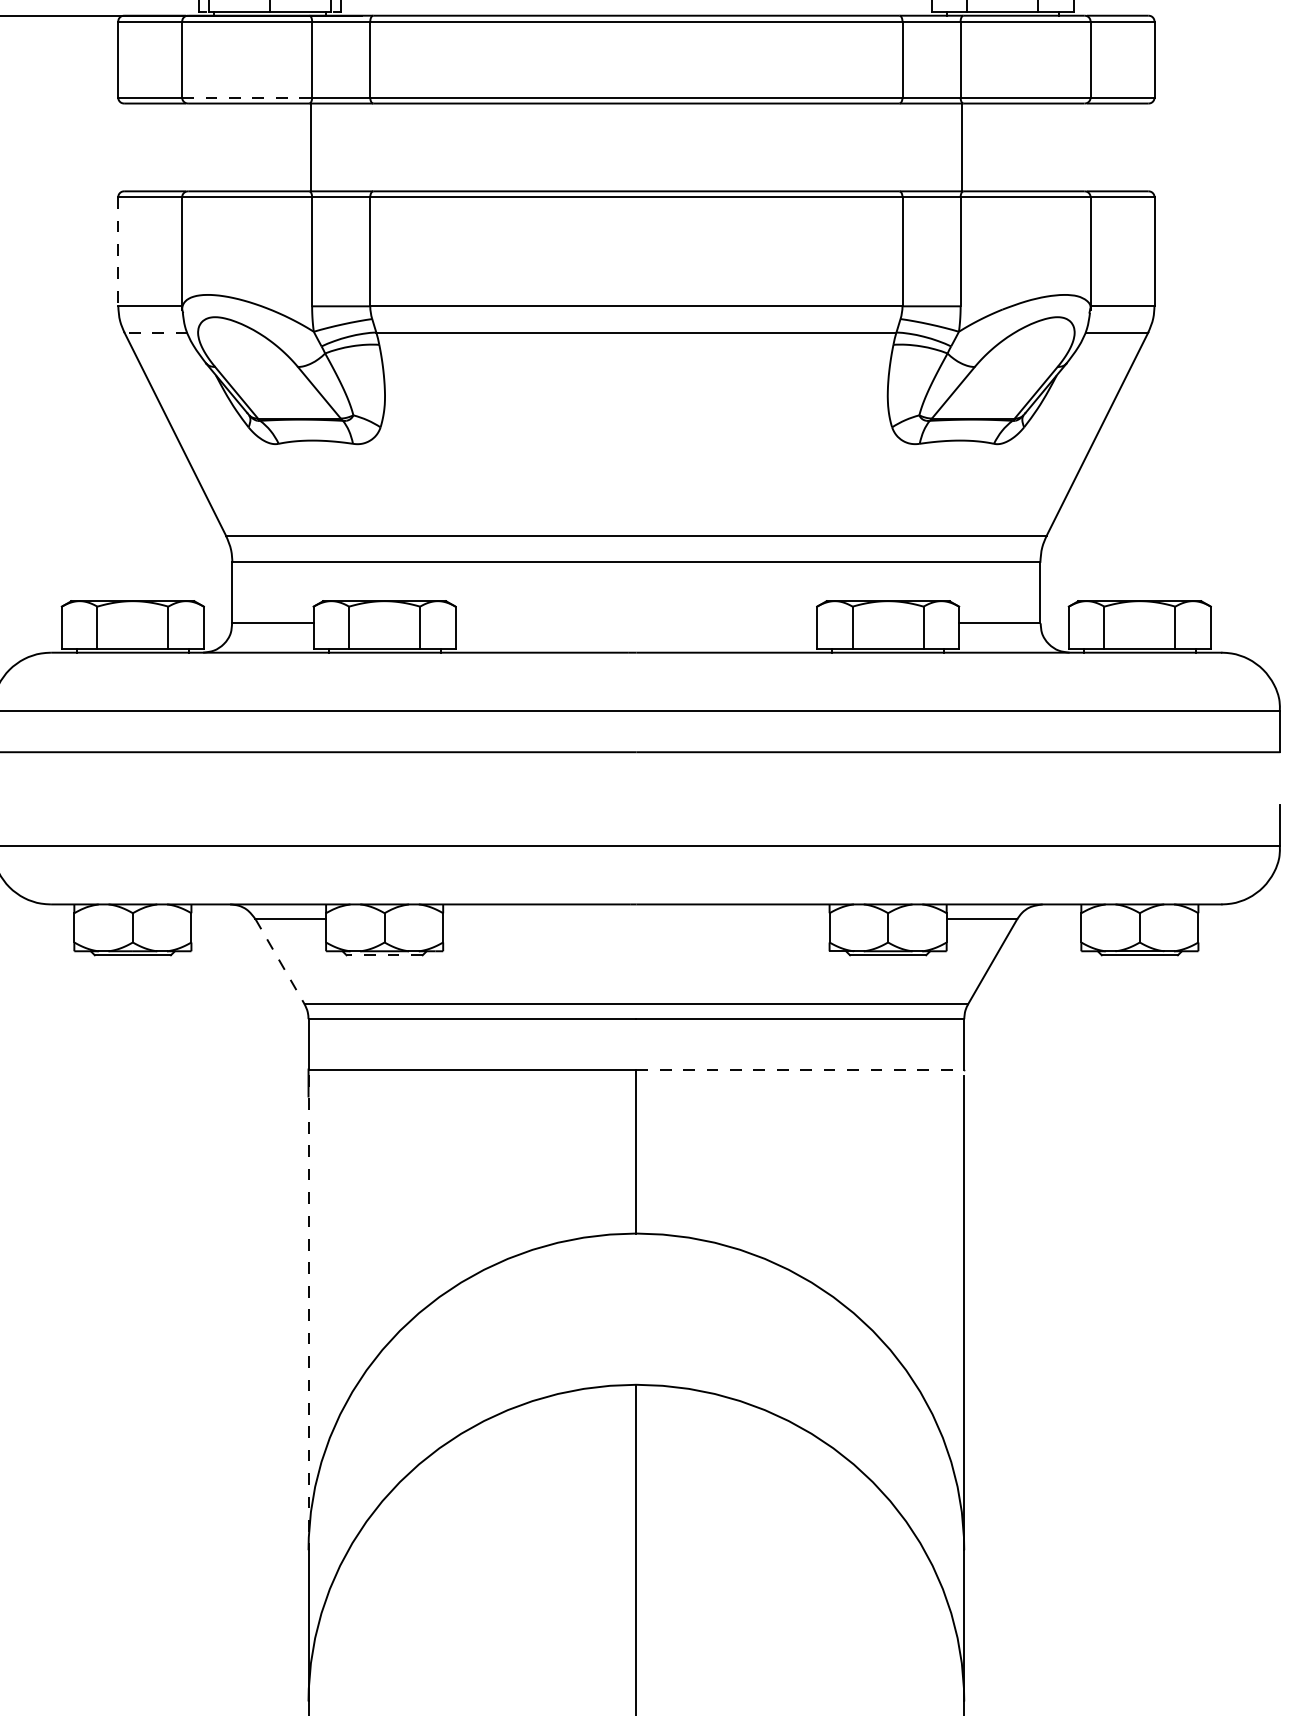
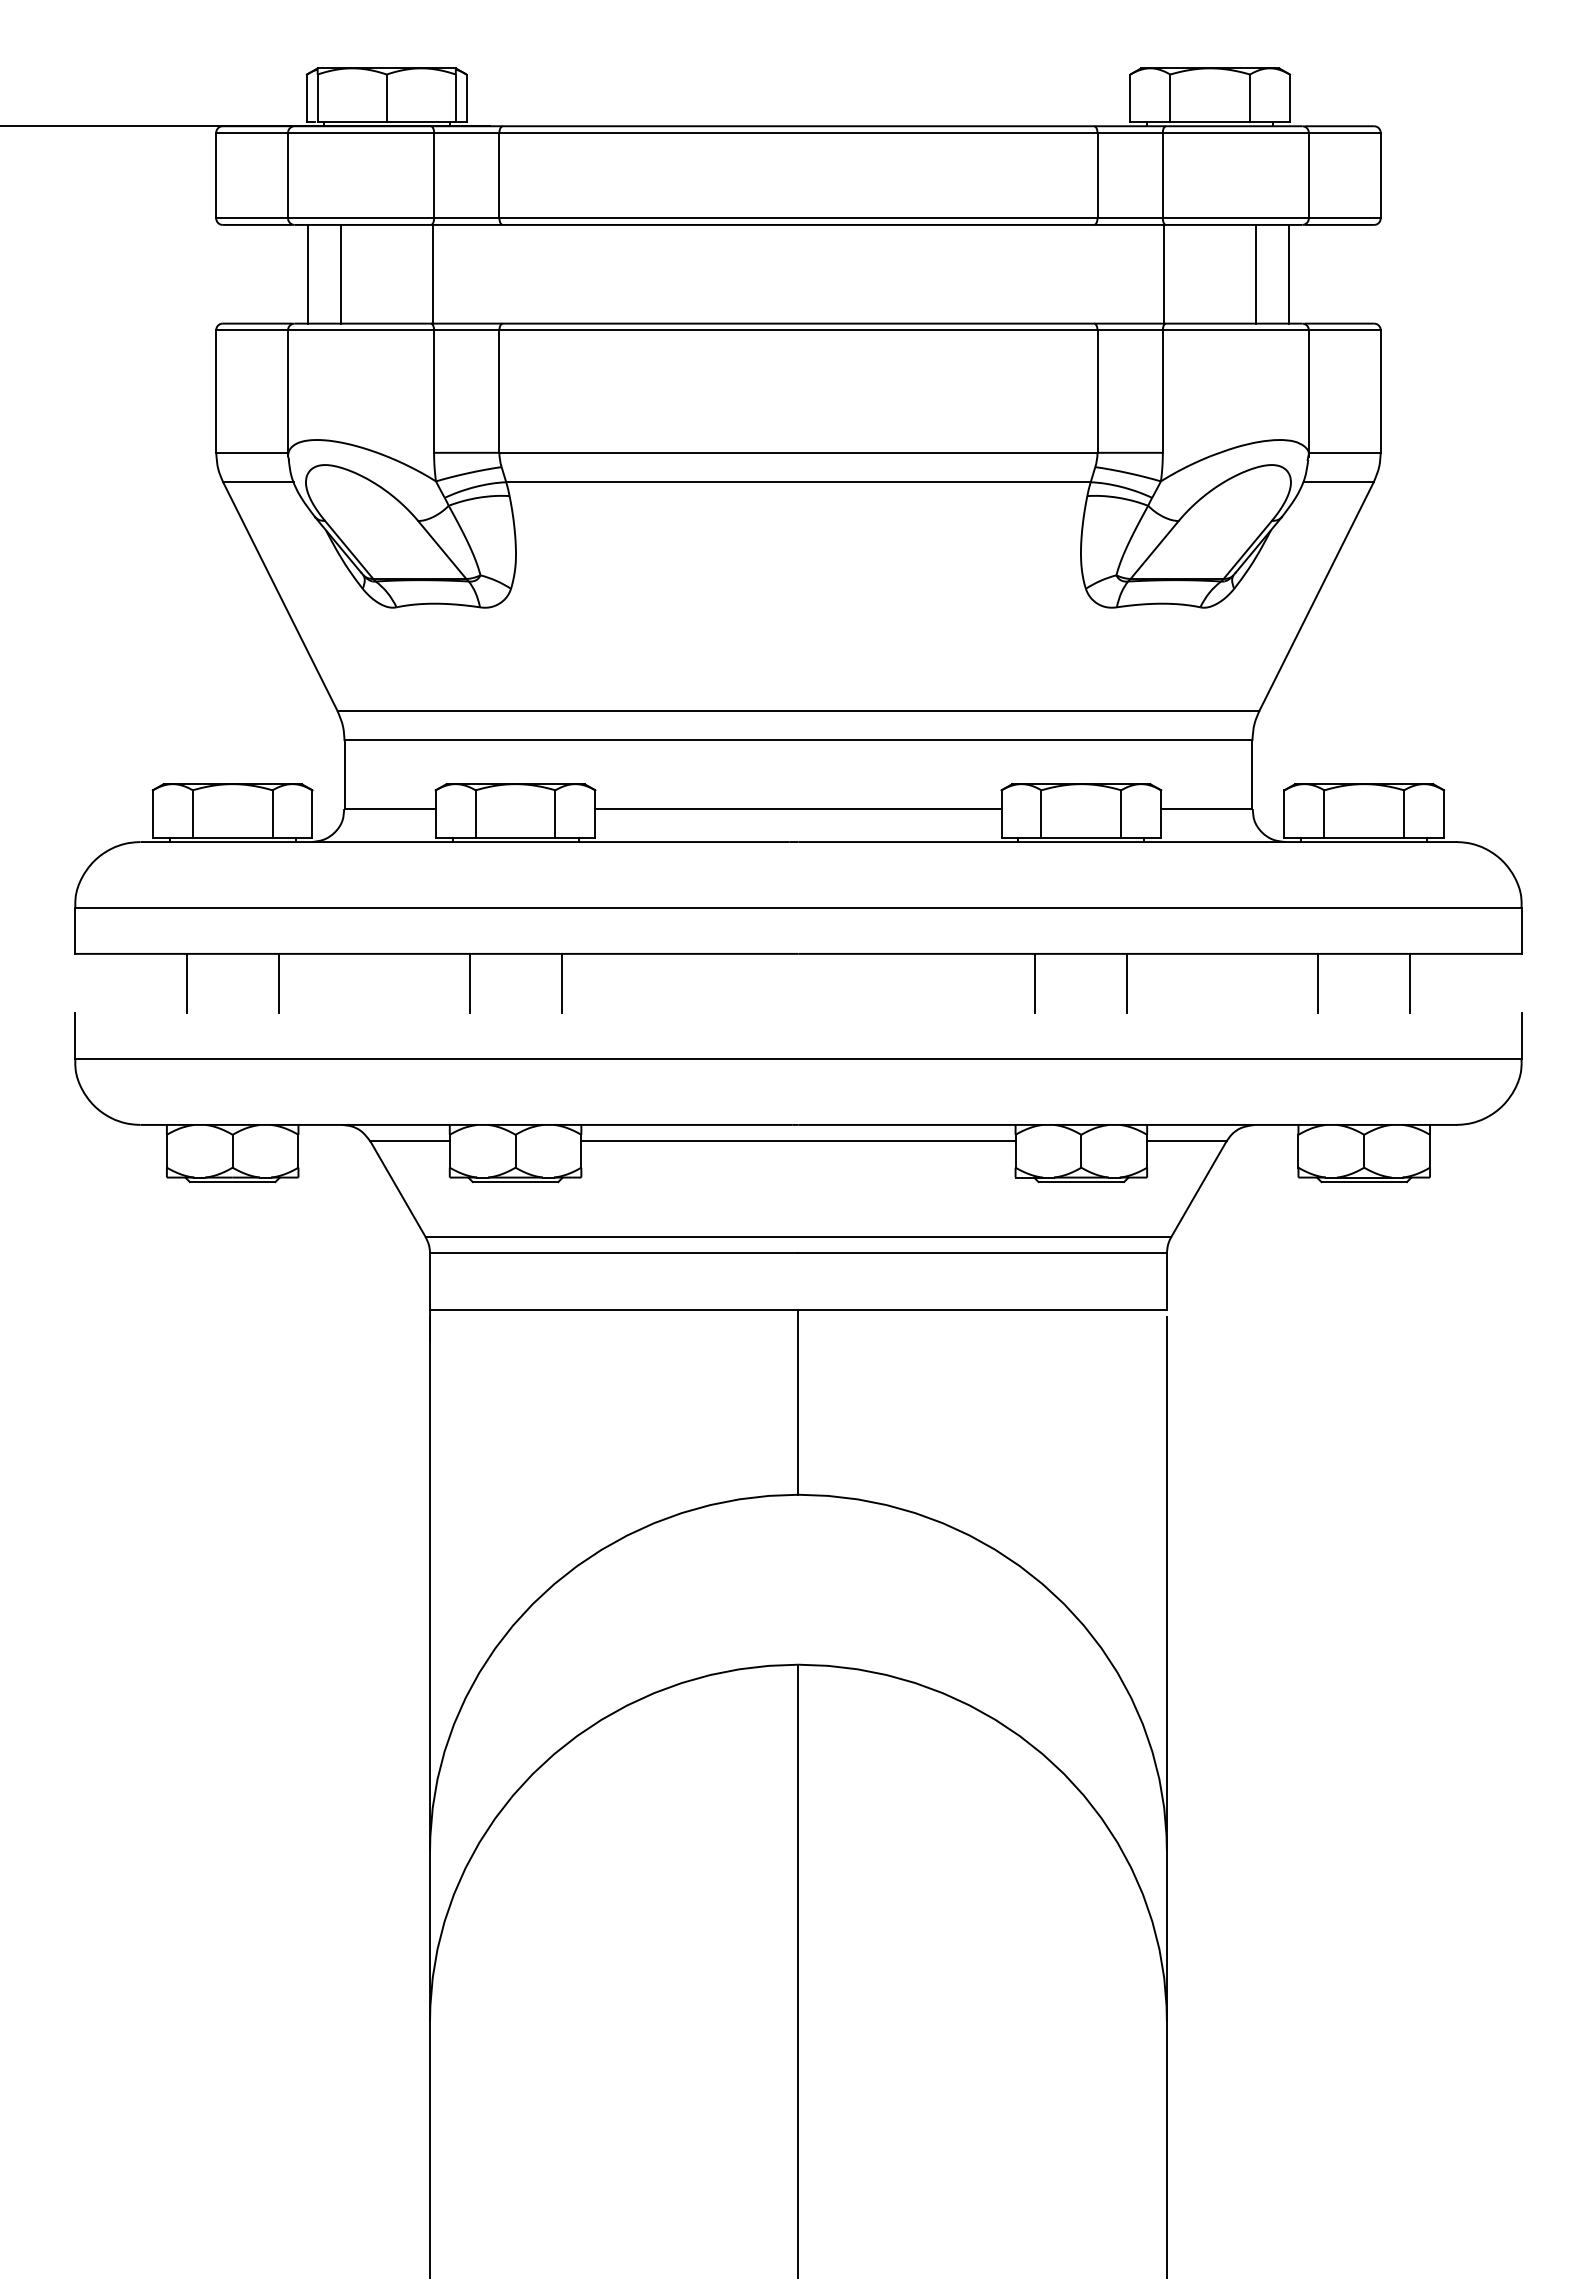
line: (247, 97) -> (361, 218), dashed -> solid
line: (200, 146) -> (308, 273), added
line: (228, 146) -> (340, 273), added
line: (1043, 146) -> (1256, 273), added
line: (1072, 146) -> (1288, 273), added
line: (118, 252) -> (216, 392), dashed -> solid
line: (155, 332) -> (258, 482), dashed -> solid
line: (636, 623) -> (798, 809), added
line: (91, 778) -> (186, 983), added
line: (173, 778) -> (278, 983), added
line: (343, 778) -> (469, 983), added
line: (425, 778) -> (561, 983), added
line: (847, 778) -> (1035, 983), added
line: (929, 778) -> (1127, 983), added
line: (1099, 778) -> (1318, 983), added
line: (1181, 778) -> (1410, 983), added
line: (636, 919) -> (798, 1141), added
line: (384, 955) -> (515, 1182), dashed -> solid
line: (280, 961) -> (398, 1189), dashed -> solid
line: (801, 1069) -> (983, 1310), dashed -> solid
line: (308, 1312) -> (430, 1583), dashed -> solid

